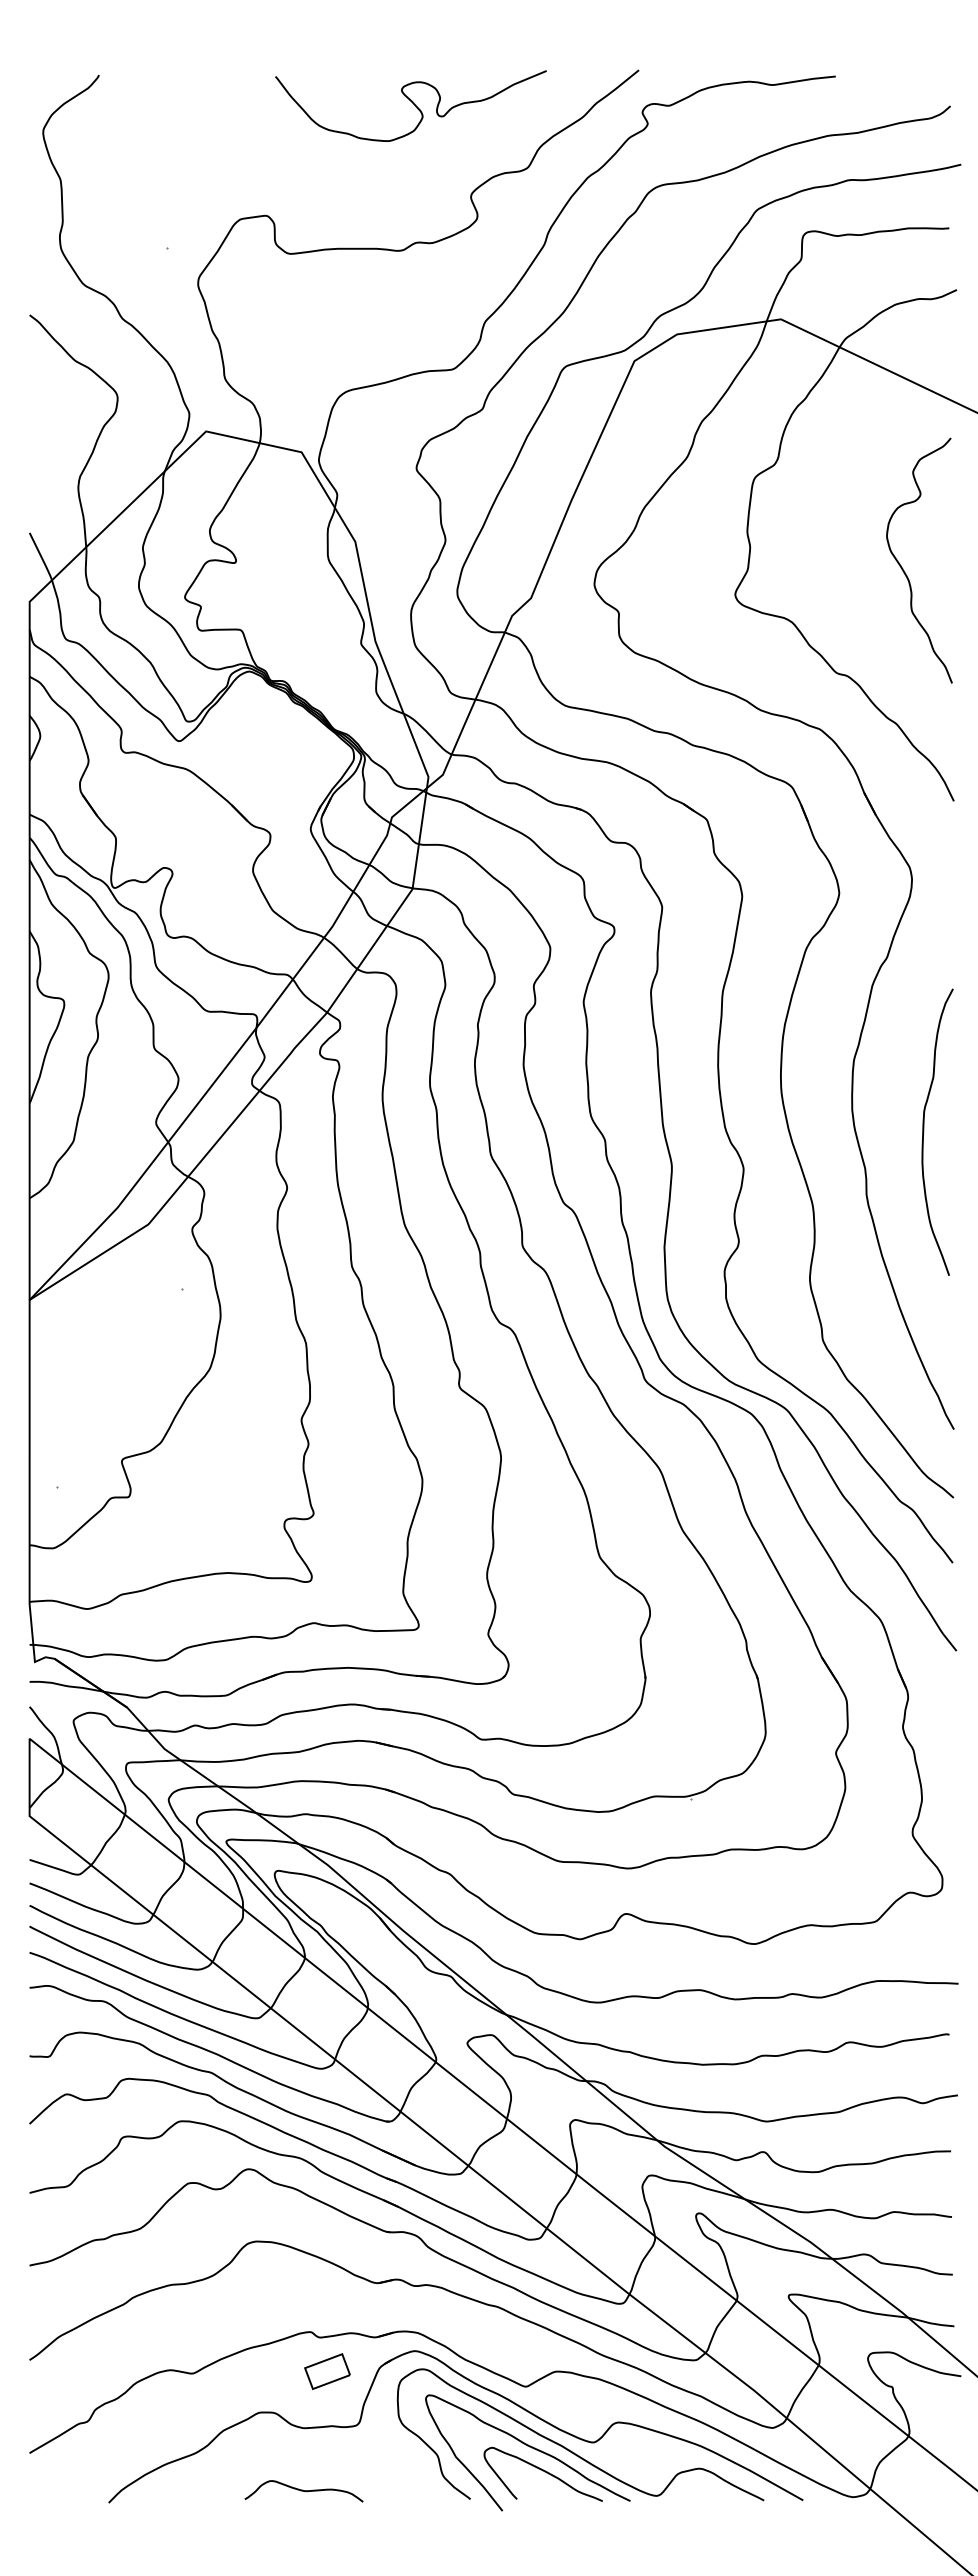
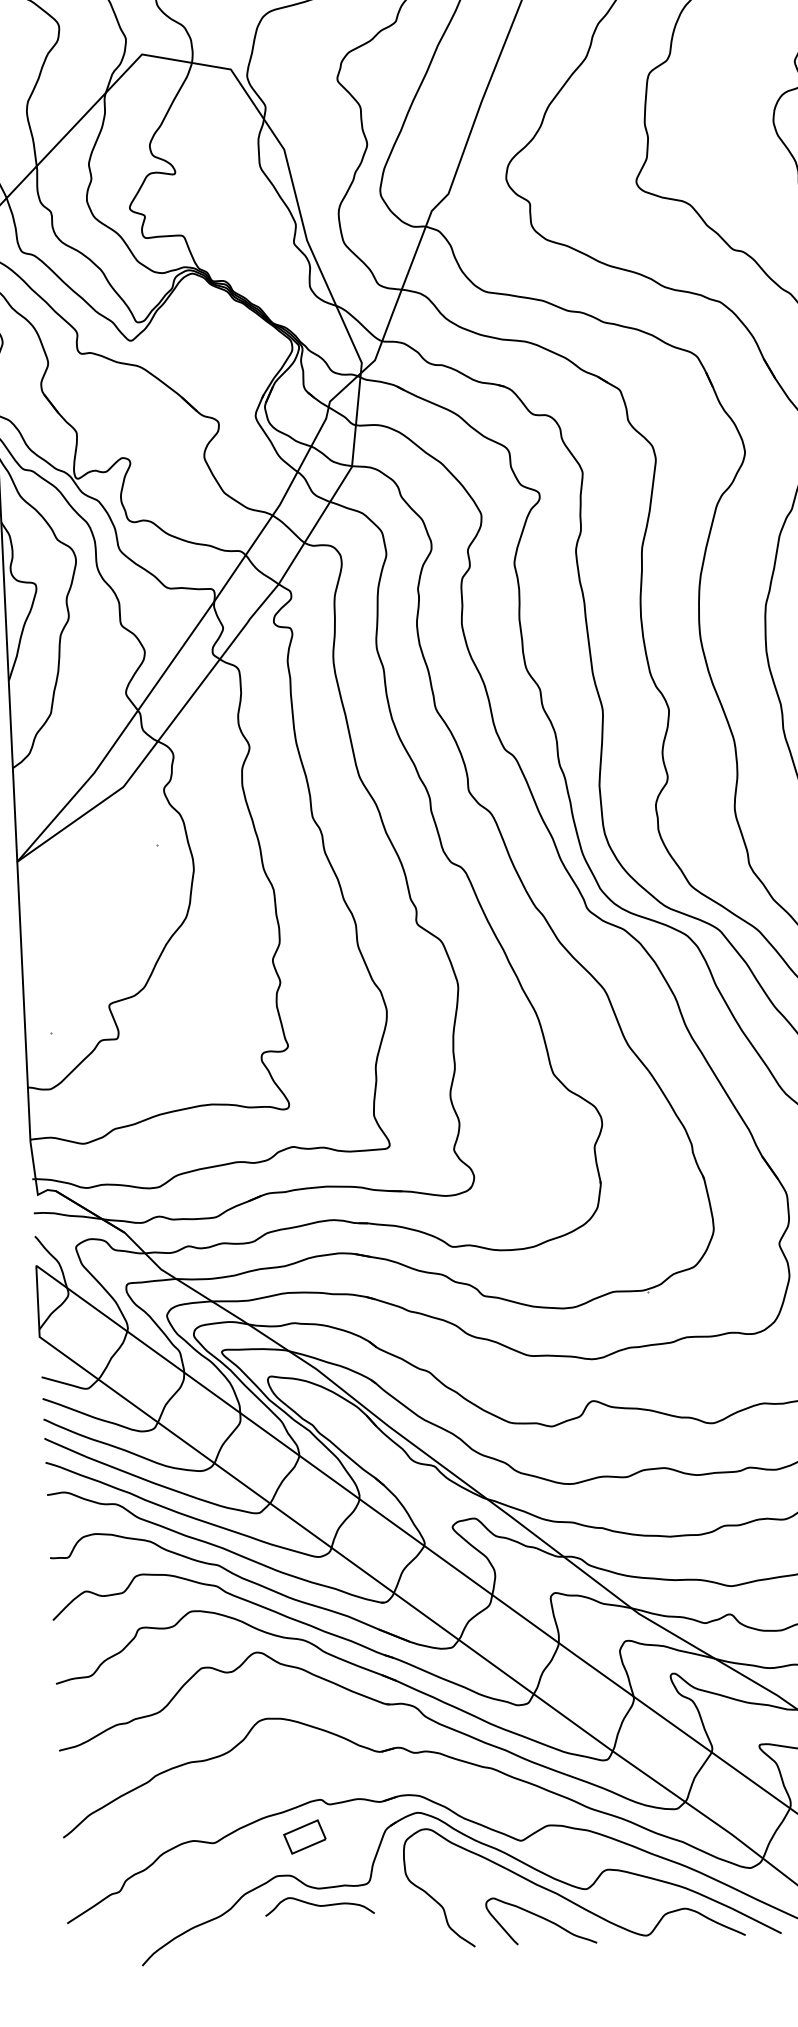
part: (327, 2371) -> (304, 1836), moved
curve: (529, 2447) -> (527, 1896), removed
curve: (303, 2491) -> (319, 1906), moved

